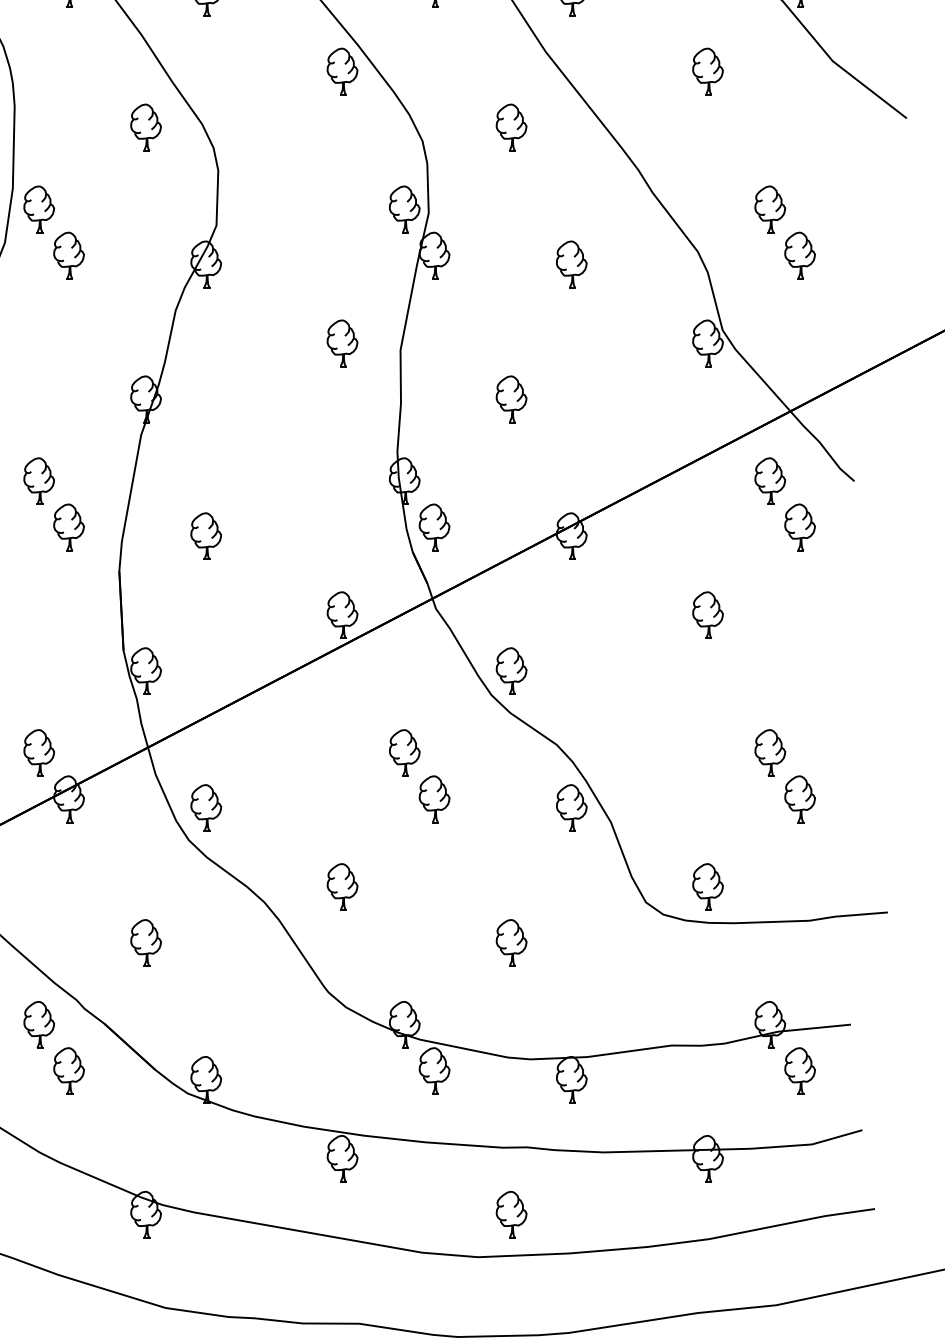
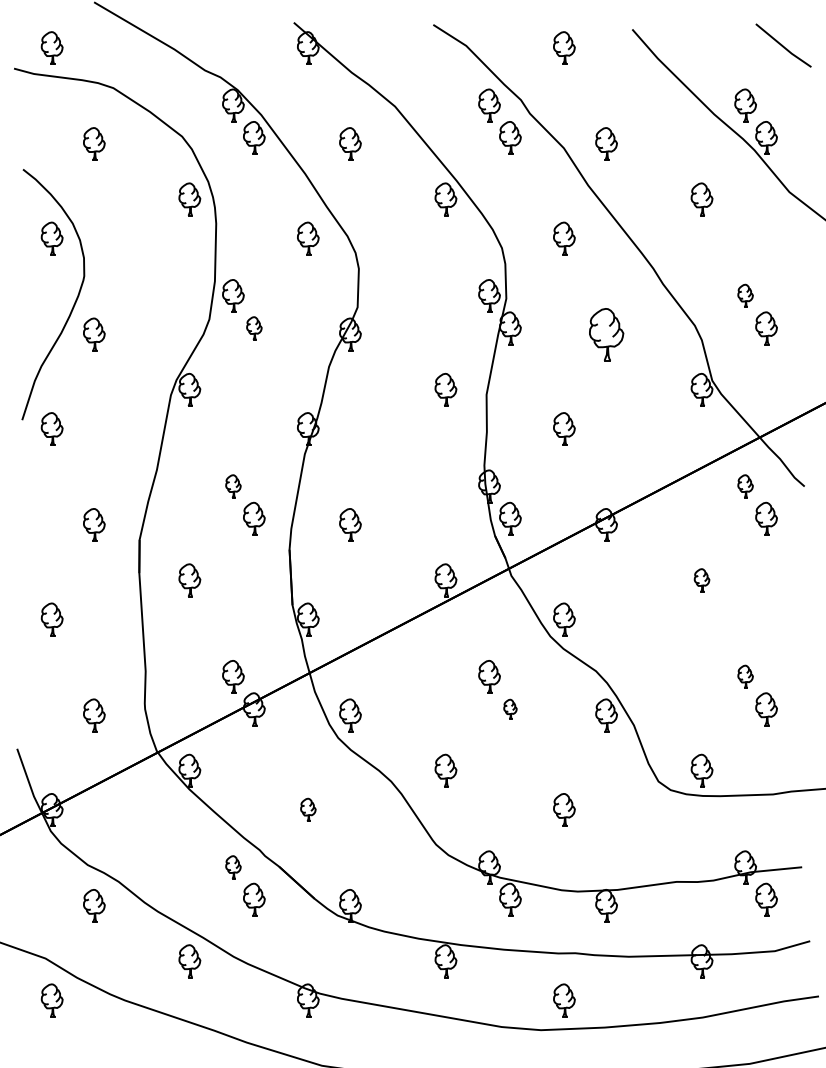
part: (770, 208) -> (745, 295), size x0.7
part: (69, 255) -> (254, 328), size x0.7
part: (571, 264) -> (606, 334), size x1.6
part: (39, 481) -> (233, 486), size x0.7
part: (770, 481) -> (745, 486), size x0.7
part: (707, 615) -> (701, 580), size x0.7
part: (770, 752) -> (745, 676), size x0.7
part: (434, 799) -> (510, 709), size x0.6
part: (146, 942) -> (308, 809), size x0.7
part: (39, 1025) -> (233, 867), size x0.7

